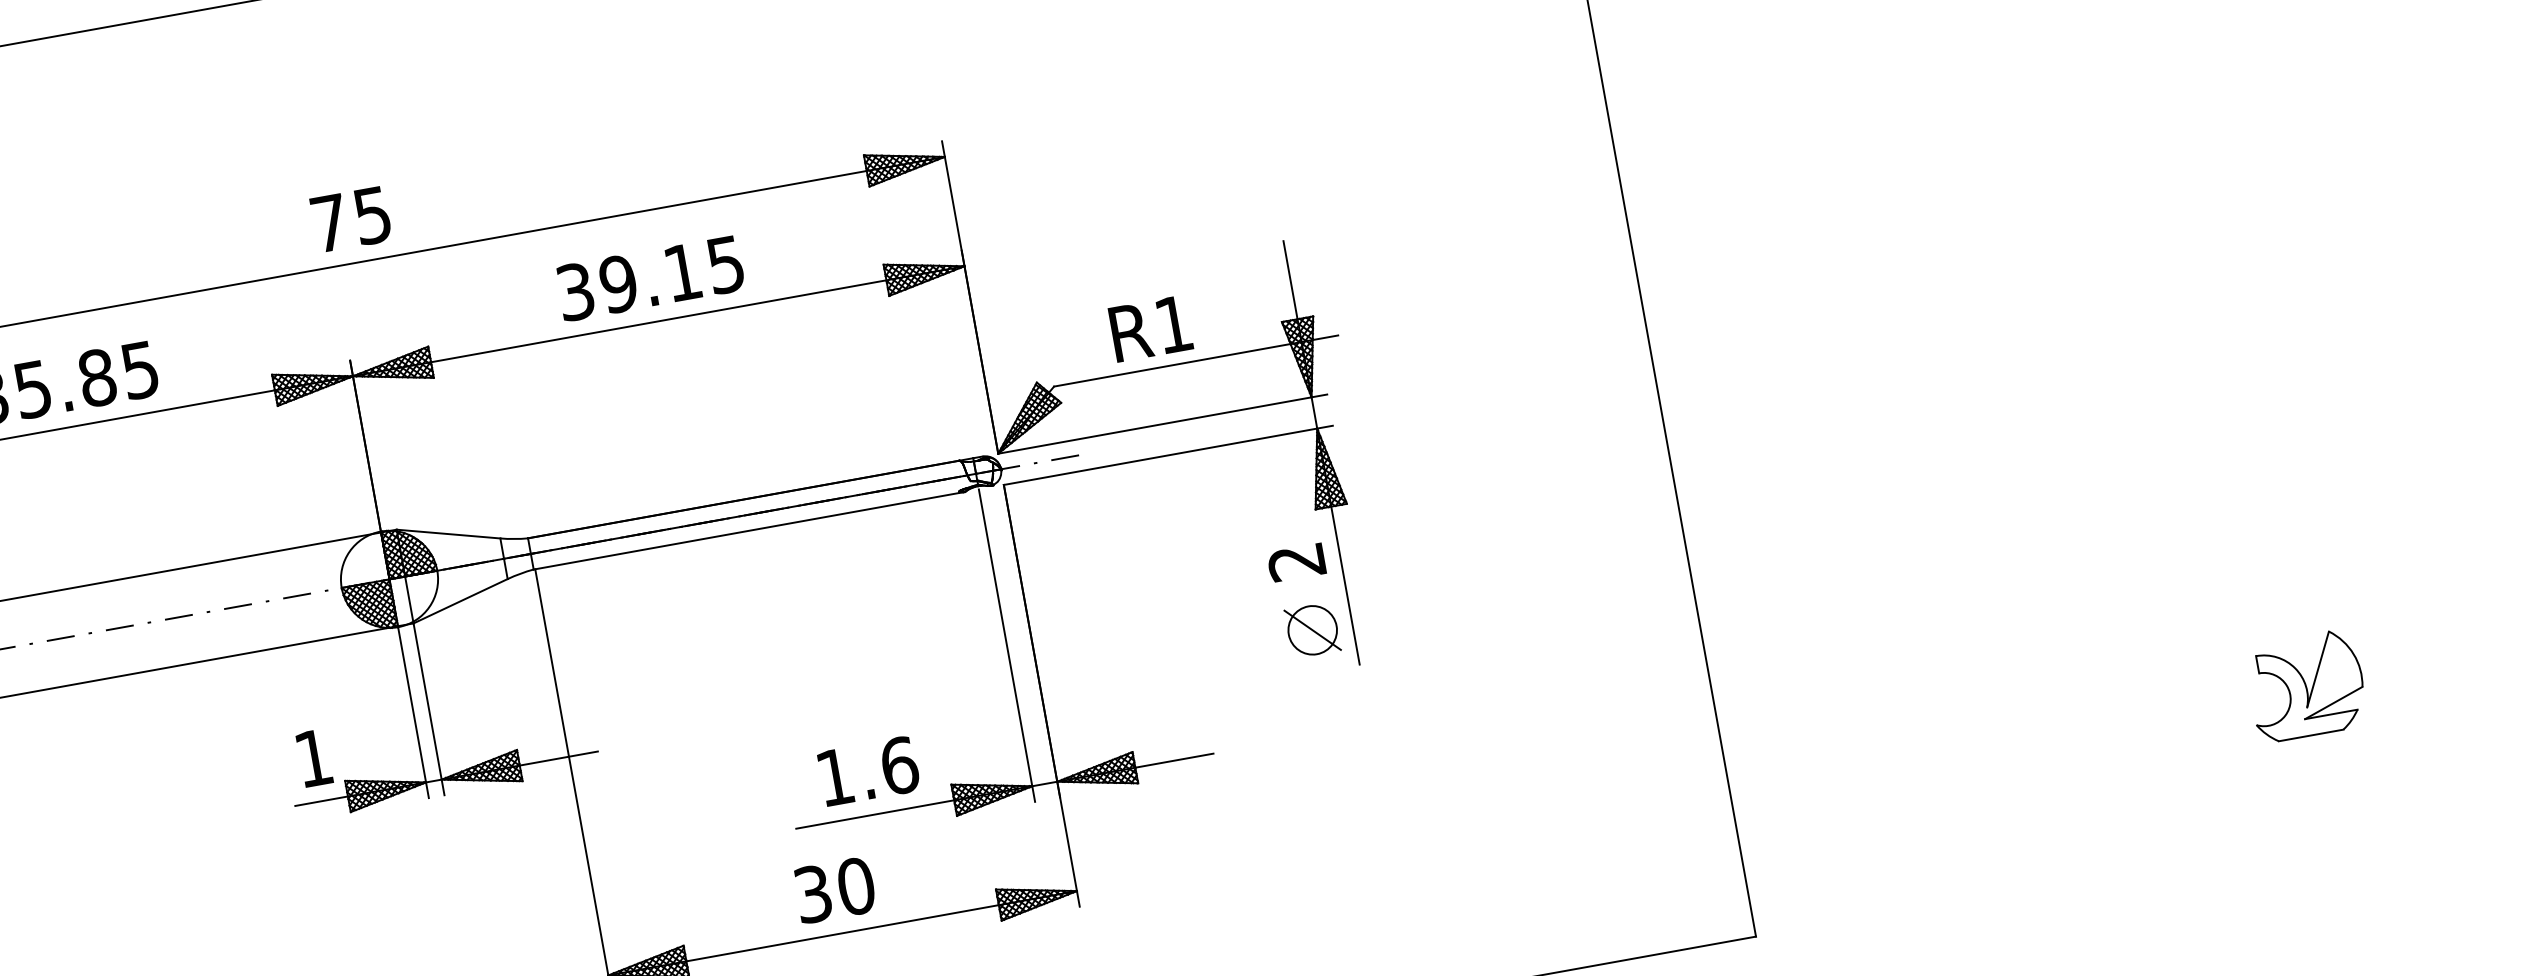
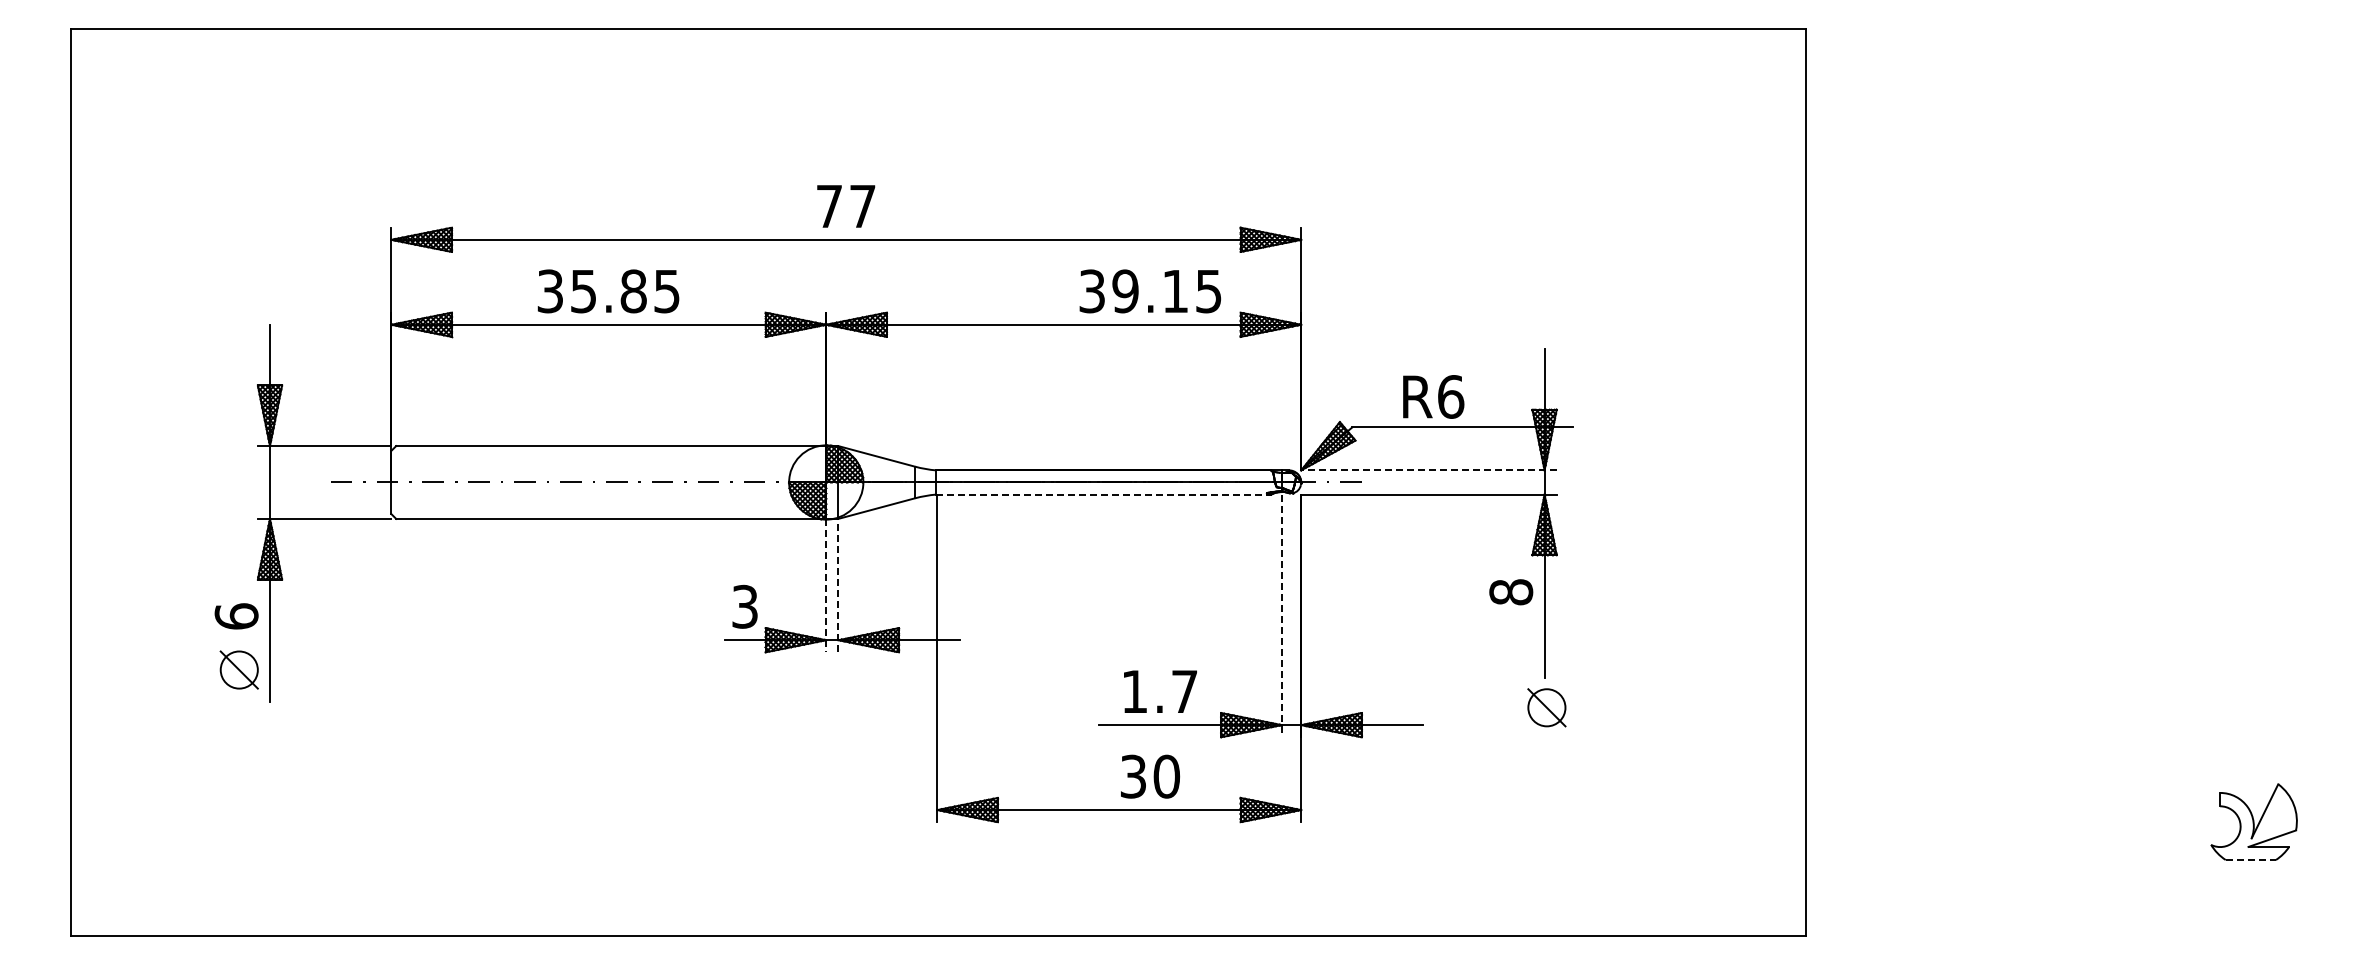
text: (372, 215) -> (862, 206), 75 -> 77
text: (649, 278) -> (1149, 291), moved
text: (1174, 323) -> (1451, 396), R1 -> R6
line: (1162, 424) -> (1428, 470), solid -> dashed
line: (749, 530) -> (1103, 494), solid -> dashed
text: (1297, 562) -> (1511, 592), 2 -> 8
part: (1312, 630) -> (1546, 707), moved
line: (1006, 646) -> (1281, 616), solid -> dashed
line: (429, 709) -> (838, 585), solid -> dashed
line: (413, 711) -> (826, 585), solid -> dashed
line: (2312, 735) -> (2251, 860), solid -> dashed
text: (312, 757) -> (744, 606), 1 -> 3
text: (900, 765) -> (1185, 691), 1.6 -> 1.7
text: (835, 889) -> (1150, 776), moved

